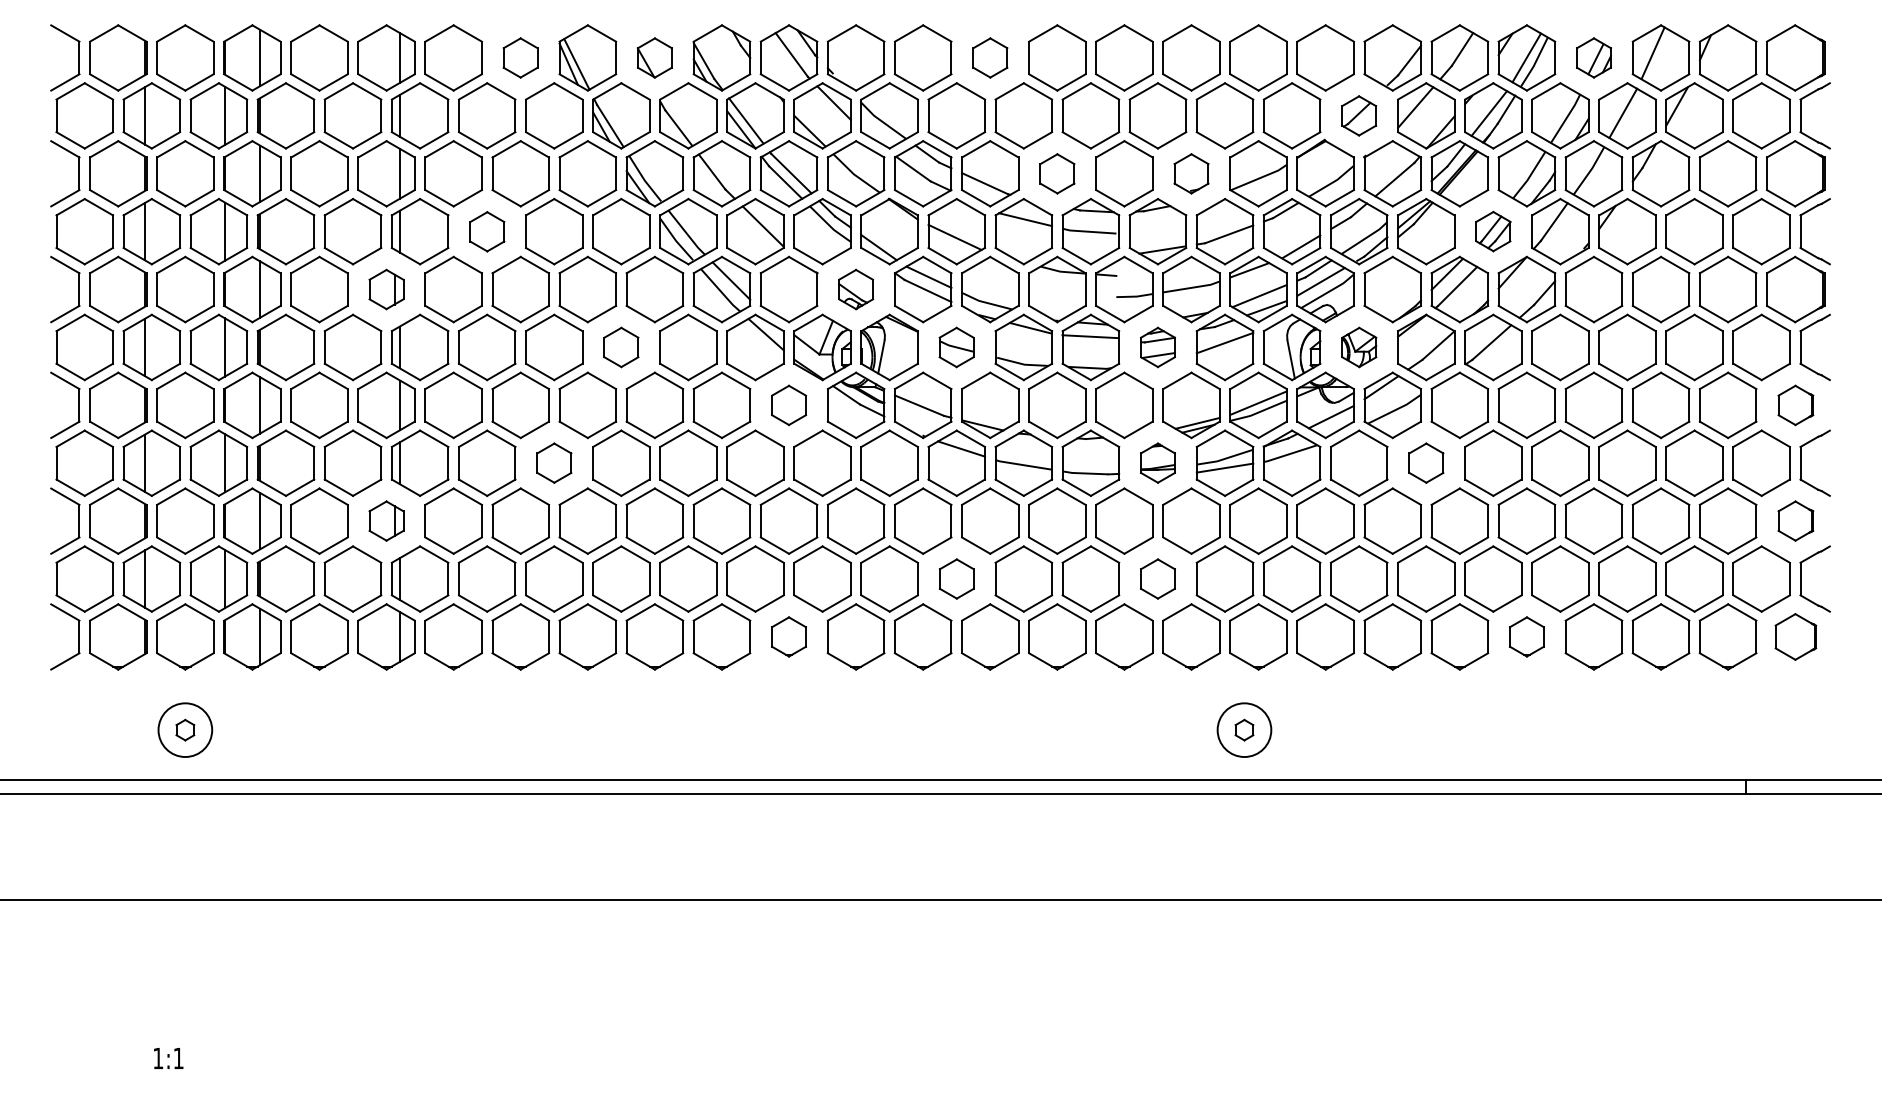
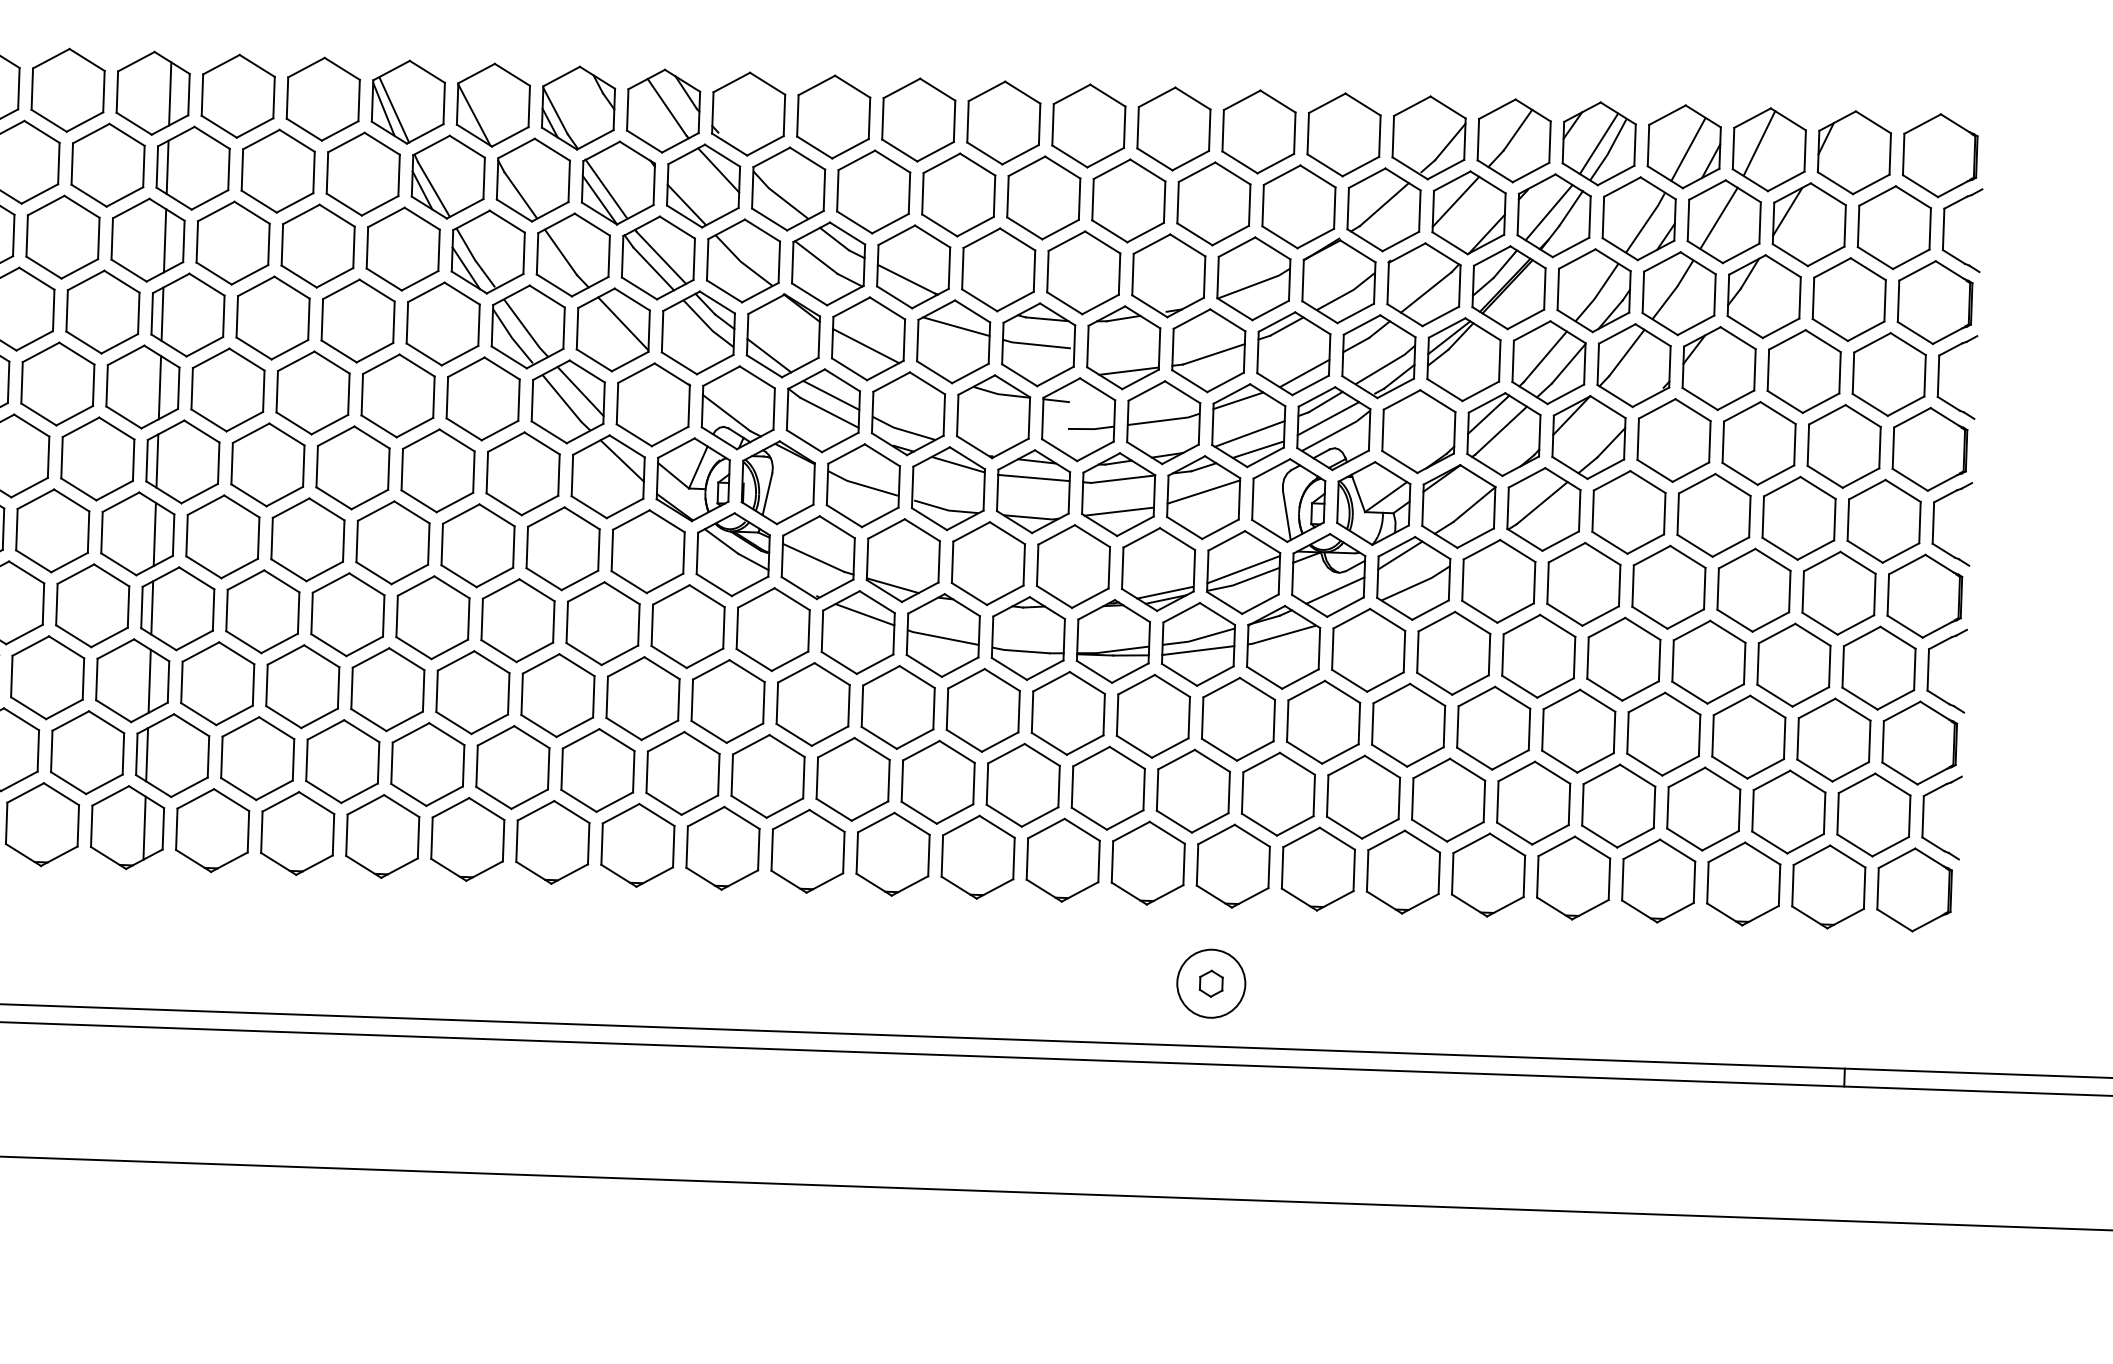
part: (520, 57) -> (323, 98), size x1.67
part: (654, 57) -> (492, 104), size x1.67
part: (990, 57) -> (919, 119), size x1.67
part: (1593, 57) -> (1683, 146), size x1.67
part: (1358, 115) -> (1383, 209), size x1.67
part: (1057, 173) -> (998, 269), size x1.67
part: (1191, 173) -> (1168, 275), size x1.67
part: (487, 231) -> (273, 317), size x1.67
part: (1493, 231) -> (1549, 362), size x1.67
part: (386, 289) -> (142, 386), size x1.67
part: (855, 289) -> (737, 407), size x1.67
part: (621, 347) -> (438, 470), size x1.67
part: (956, 347) -> (863, 485), size x1.67
part: (1157, 347) -> (1117, 494), size x1.67
part: (1359, 347) -> (1374, 503), size x1.67
part: (788, 405) -> (647, 551), size x1.67
part: (1795, 405) -> (1924, 596), size x1.67
part: (554, 462) -> (348, 613), size x1.67
part: (1157, 462) -> (1112, 640), size x1.67
part: (1426, 462) -> (1454, 652), size x1.67
part: (386, 520) -> (132, 679), size x1.67
part: (1795, 520) -> (1919, 742), size x1.67
part: (956, 578) -> (852, 778), size x1.67
part: (1157, 578) -> (1107, 787), size x1.67
part: (788, 636) -> (637, 844), size x1.67
part: (1526, 636) -> (1573, 877), size x1.67
part: (1795, 636) -> (1914, 889), size x1.43

